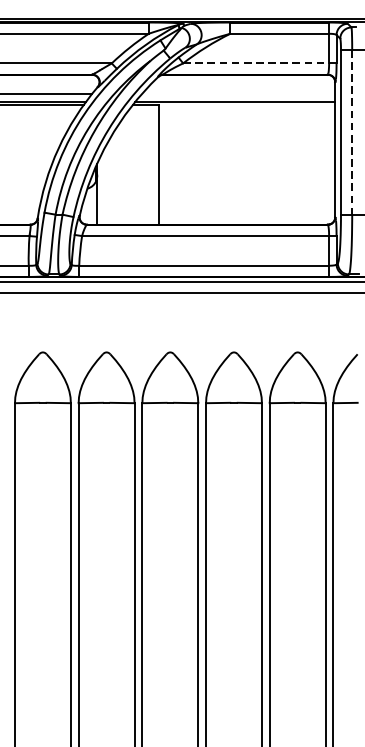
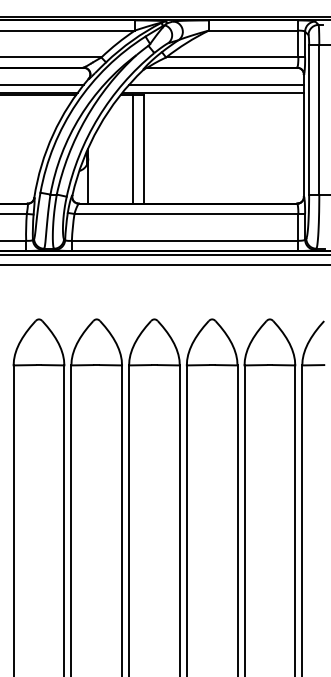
line: (259, 63) -> (235, 57), dashed -> solid
line: (237, 94) -> (215, 85), added
line: (352, 131) -> (319, 119), dashed -> solid
line: (147, 163) -> (133, 148), added

